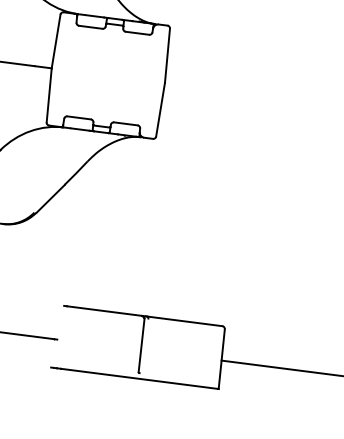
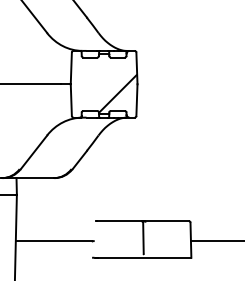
hatch: (129, 94) -> (117, 93), added

